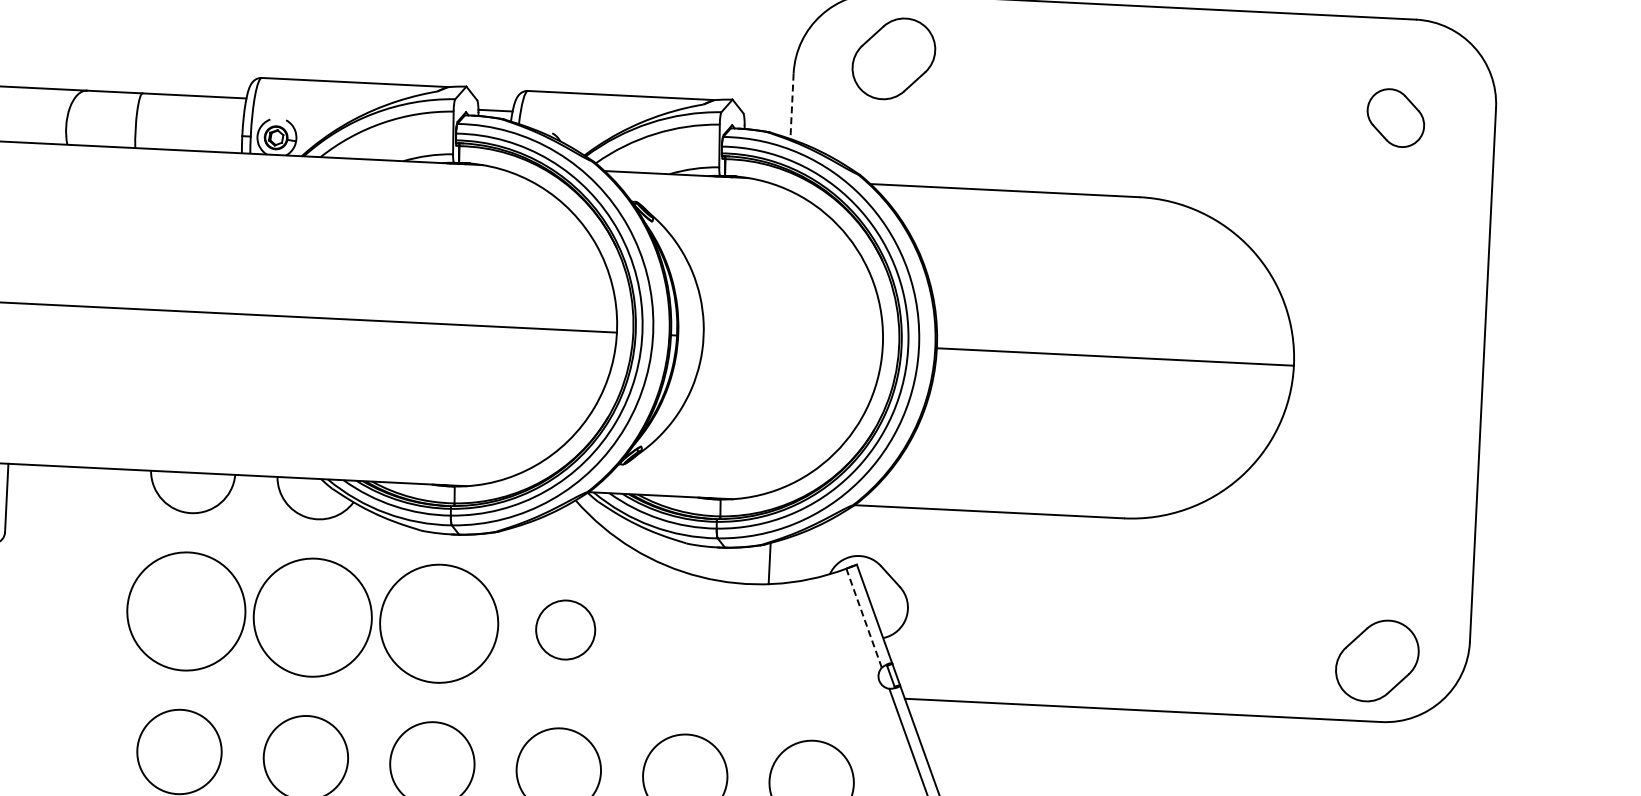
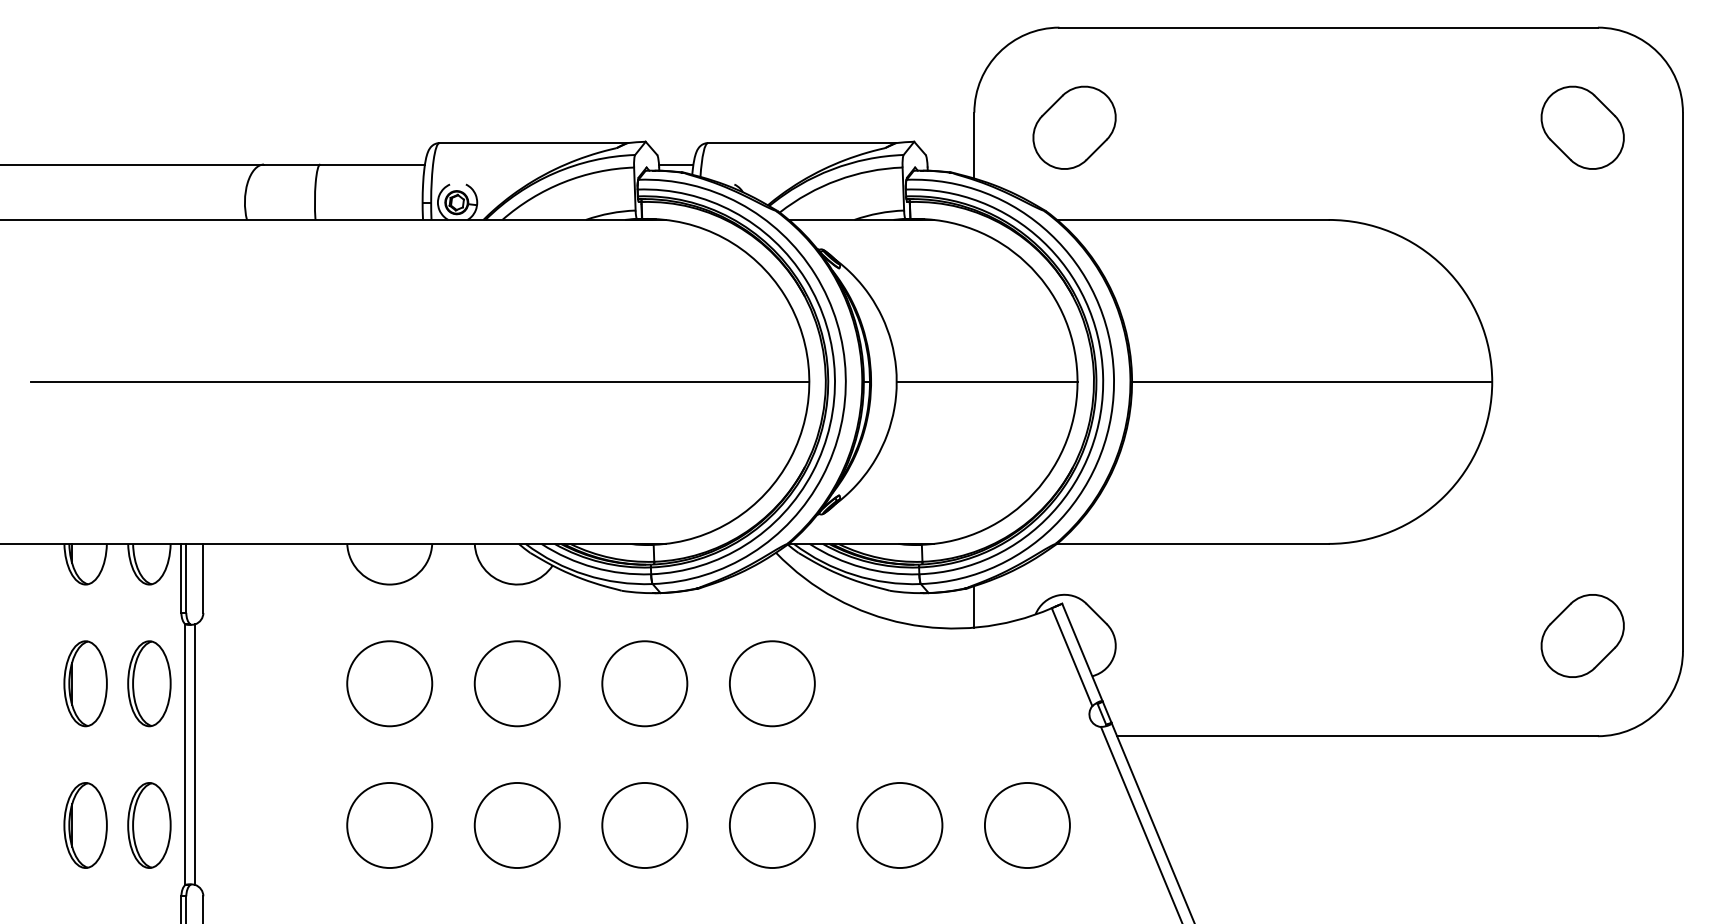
part: (893, 58) -> (1074, 127), moved
line: (792, 106) -> (974, 145), dashed -> solid
part: (1395, 117) -> (1582, 127), size x1.43
line: (792, 340) -> (986, 381), added
circle: (186, 611) -> (389, 683), size x0.71
circle: (312, 617) -> (516, 683), size x0.71
line: (864, 618) -> (1072, 657), dashed -> solid
circle: (438, 623) -> (644, 683), size x0.71
circle: (564, 629) -> (771, 683), size x1.43
part: (1377, 660) -> (1582, 635), moved

